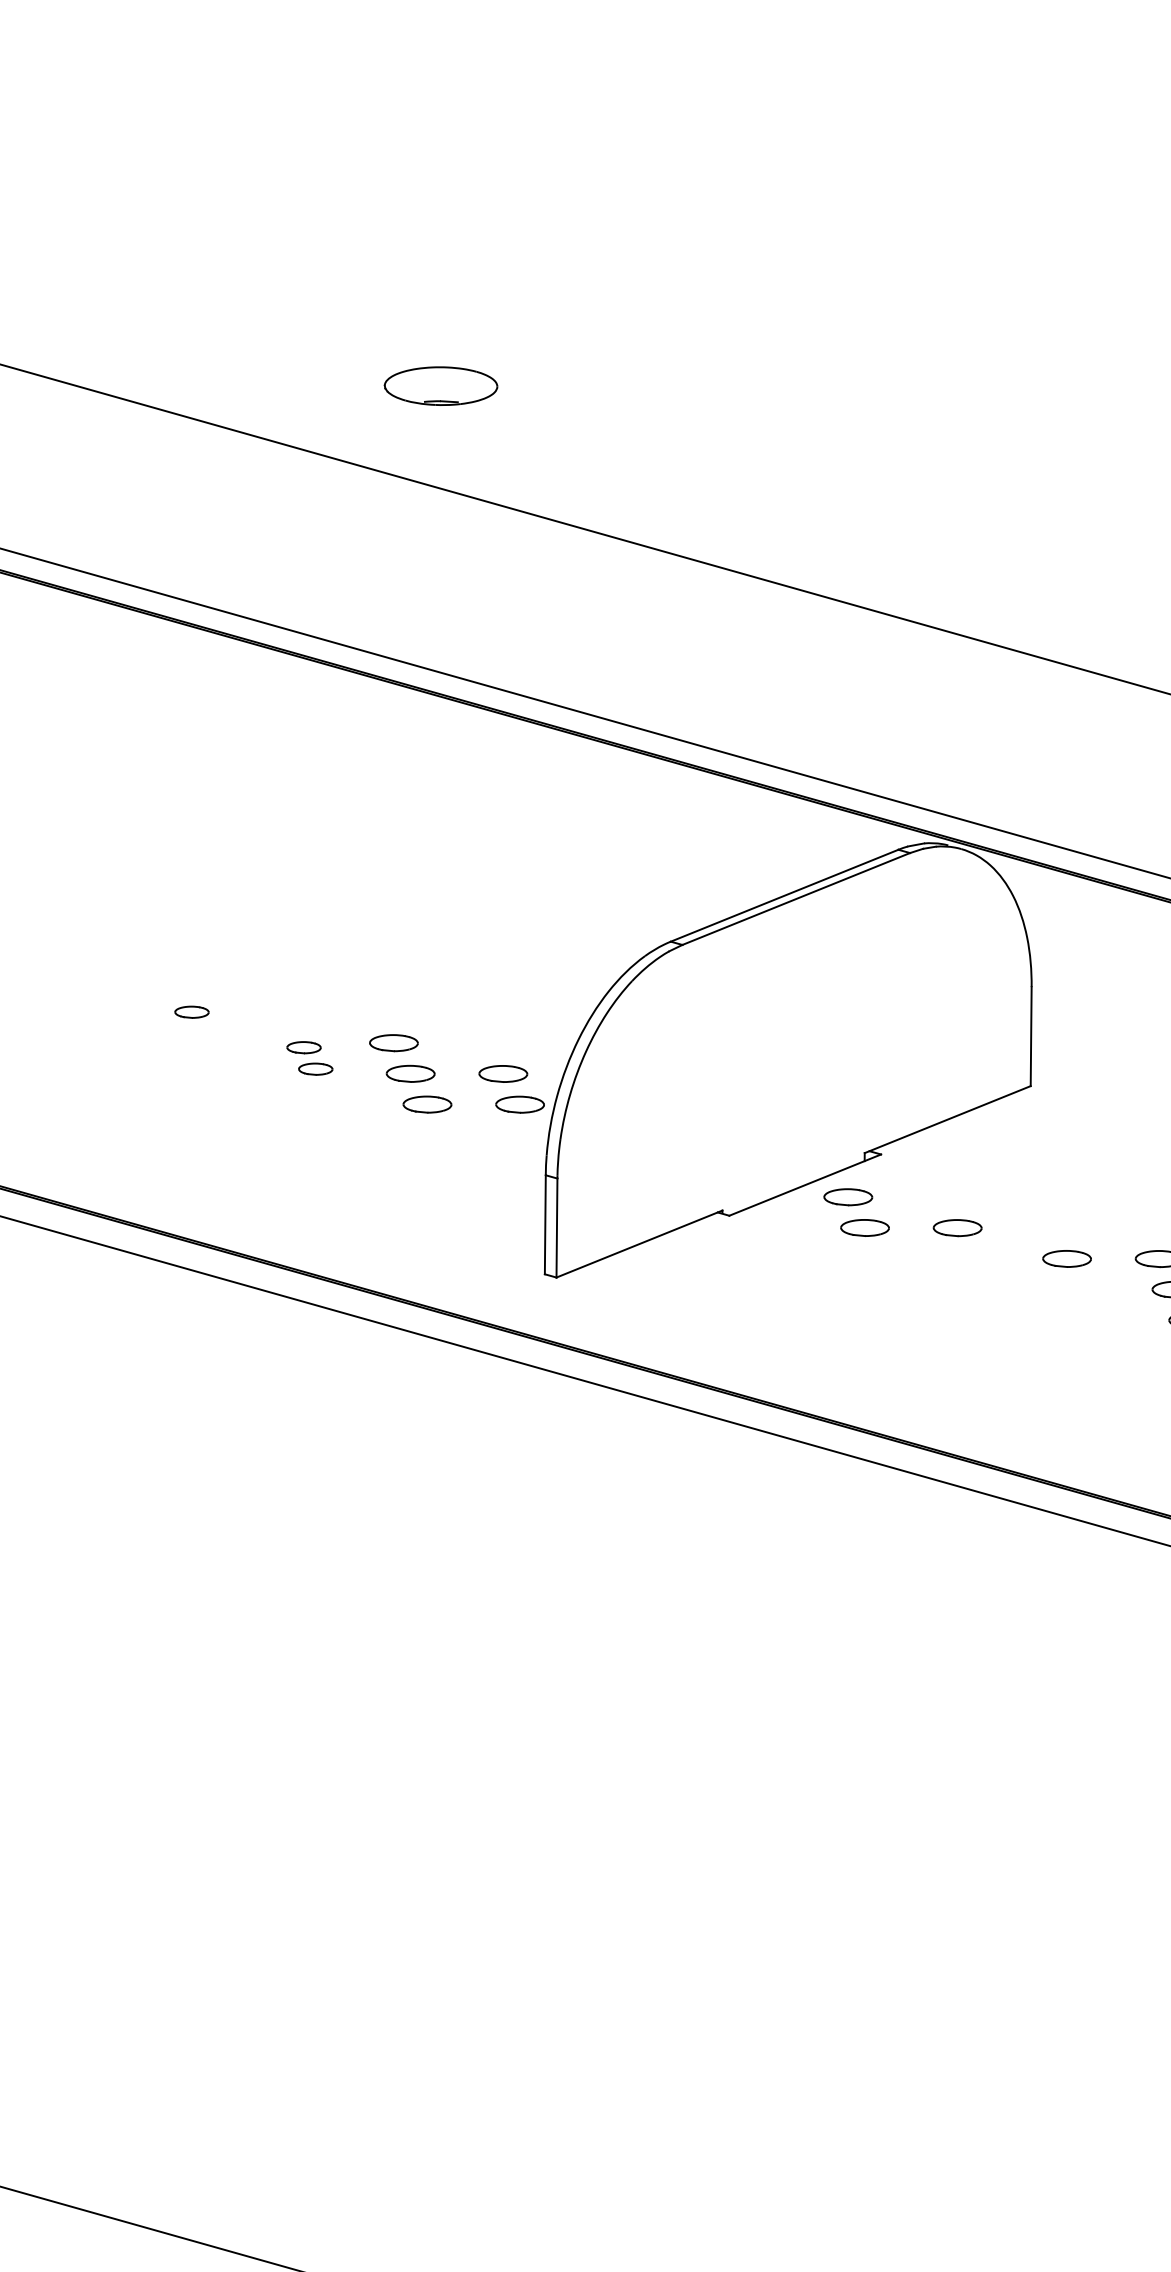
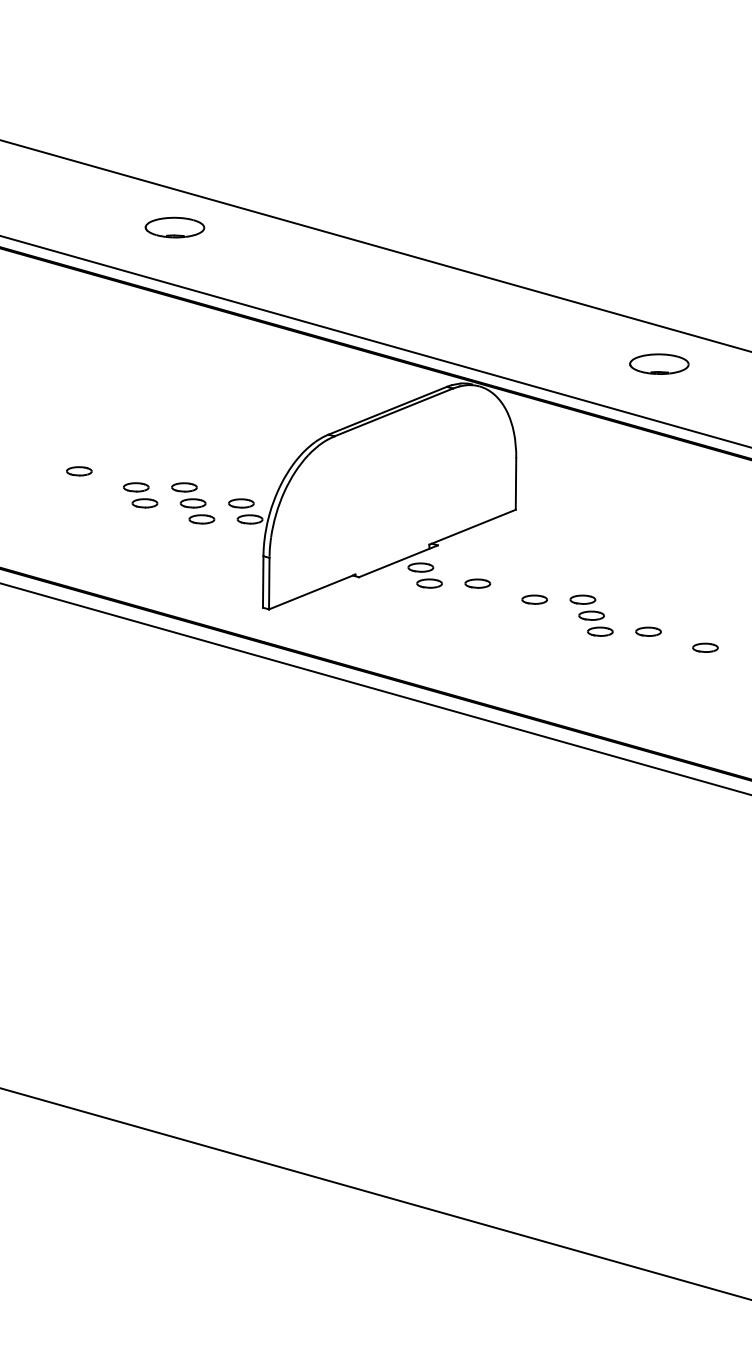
part: (440, 385) -> (174, 227), moved
part: (192, 1012) -> (79, 471), size x1.43
part: (309, 1058) -> (140, 495), size x1.43

